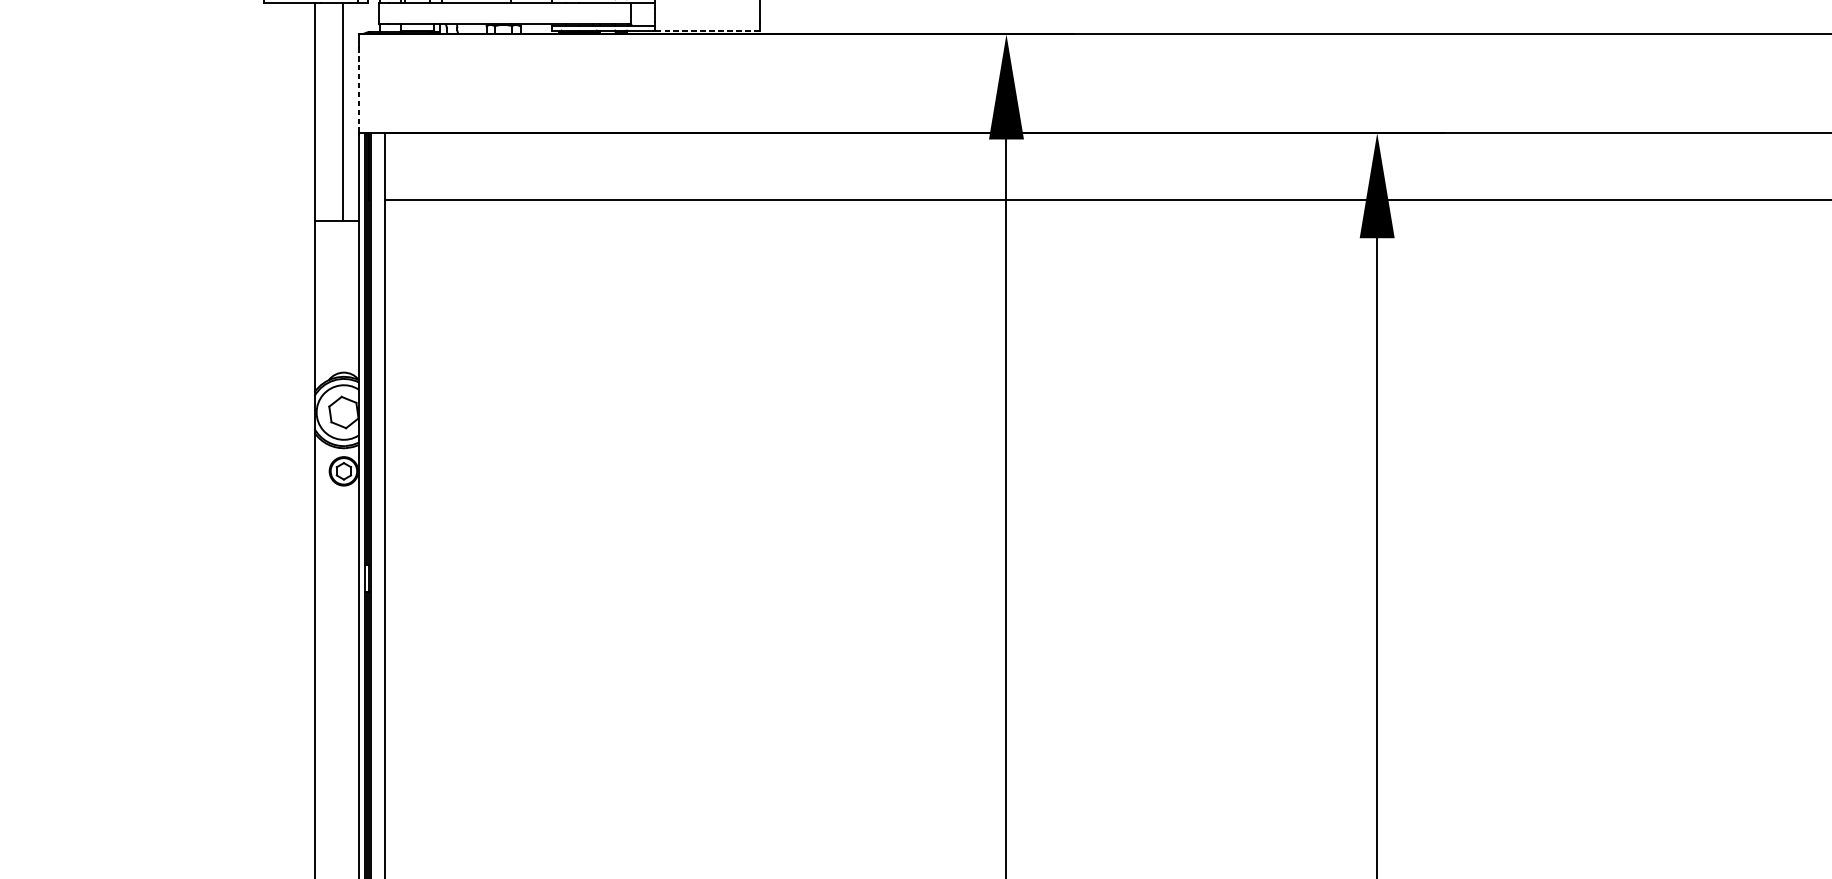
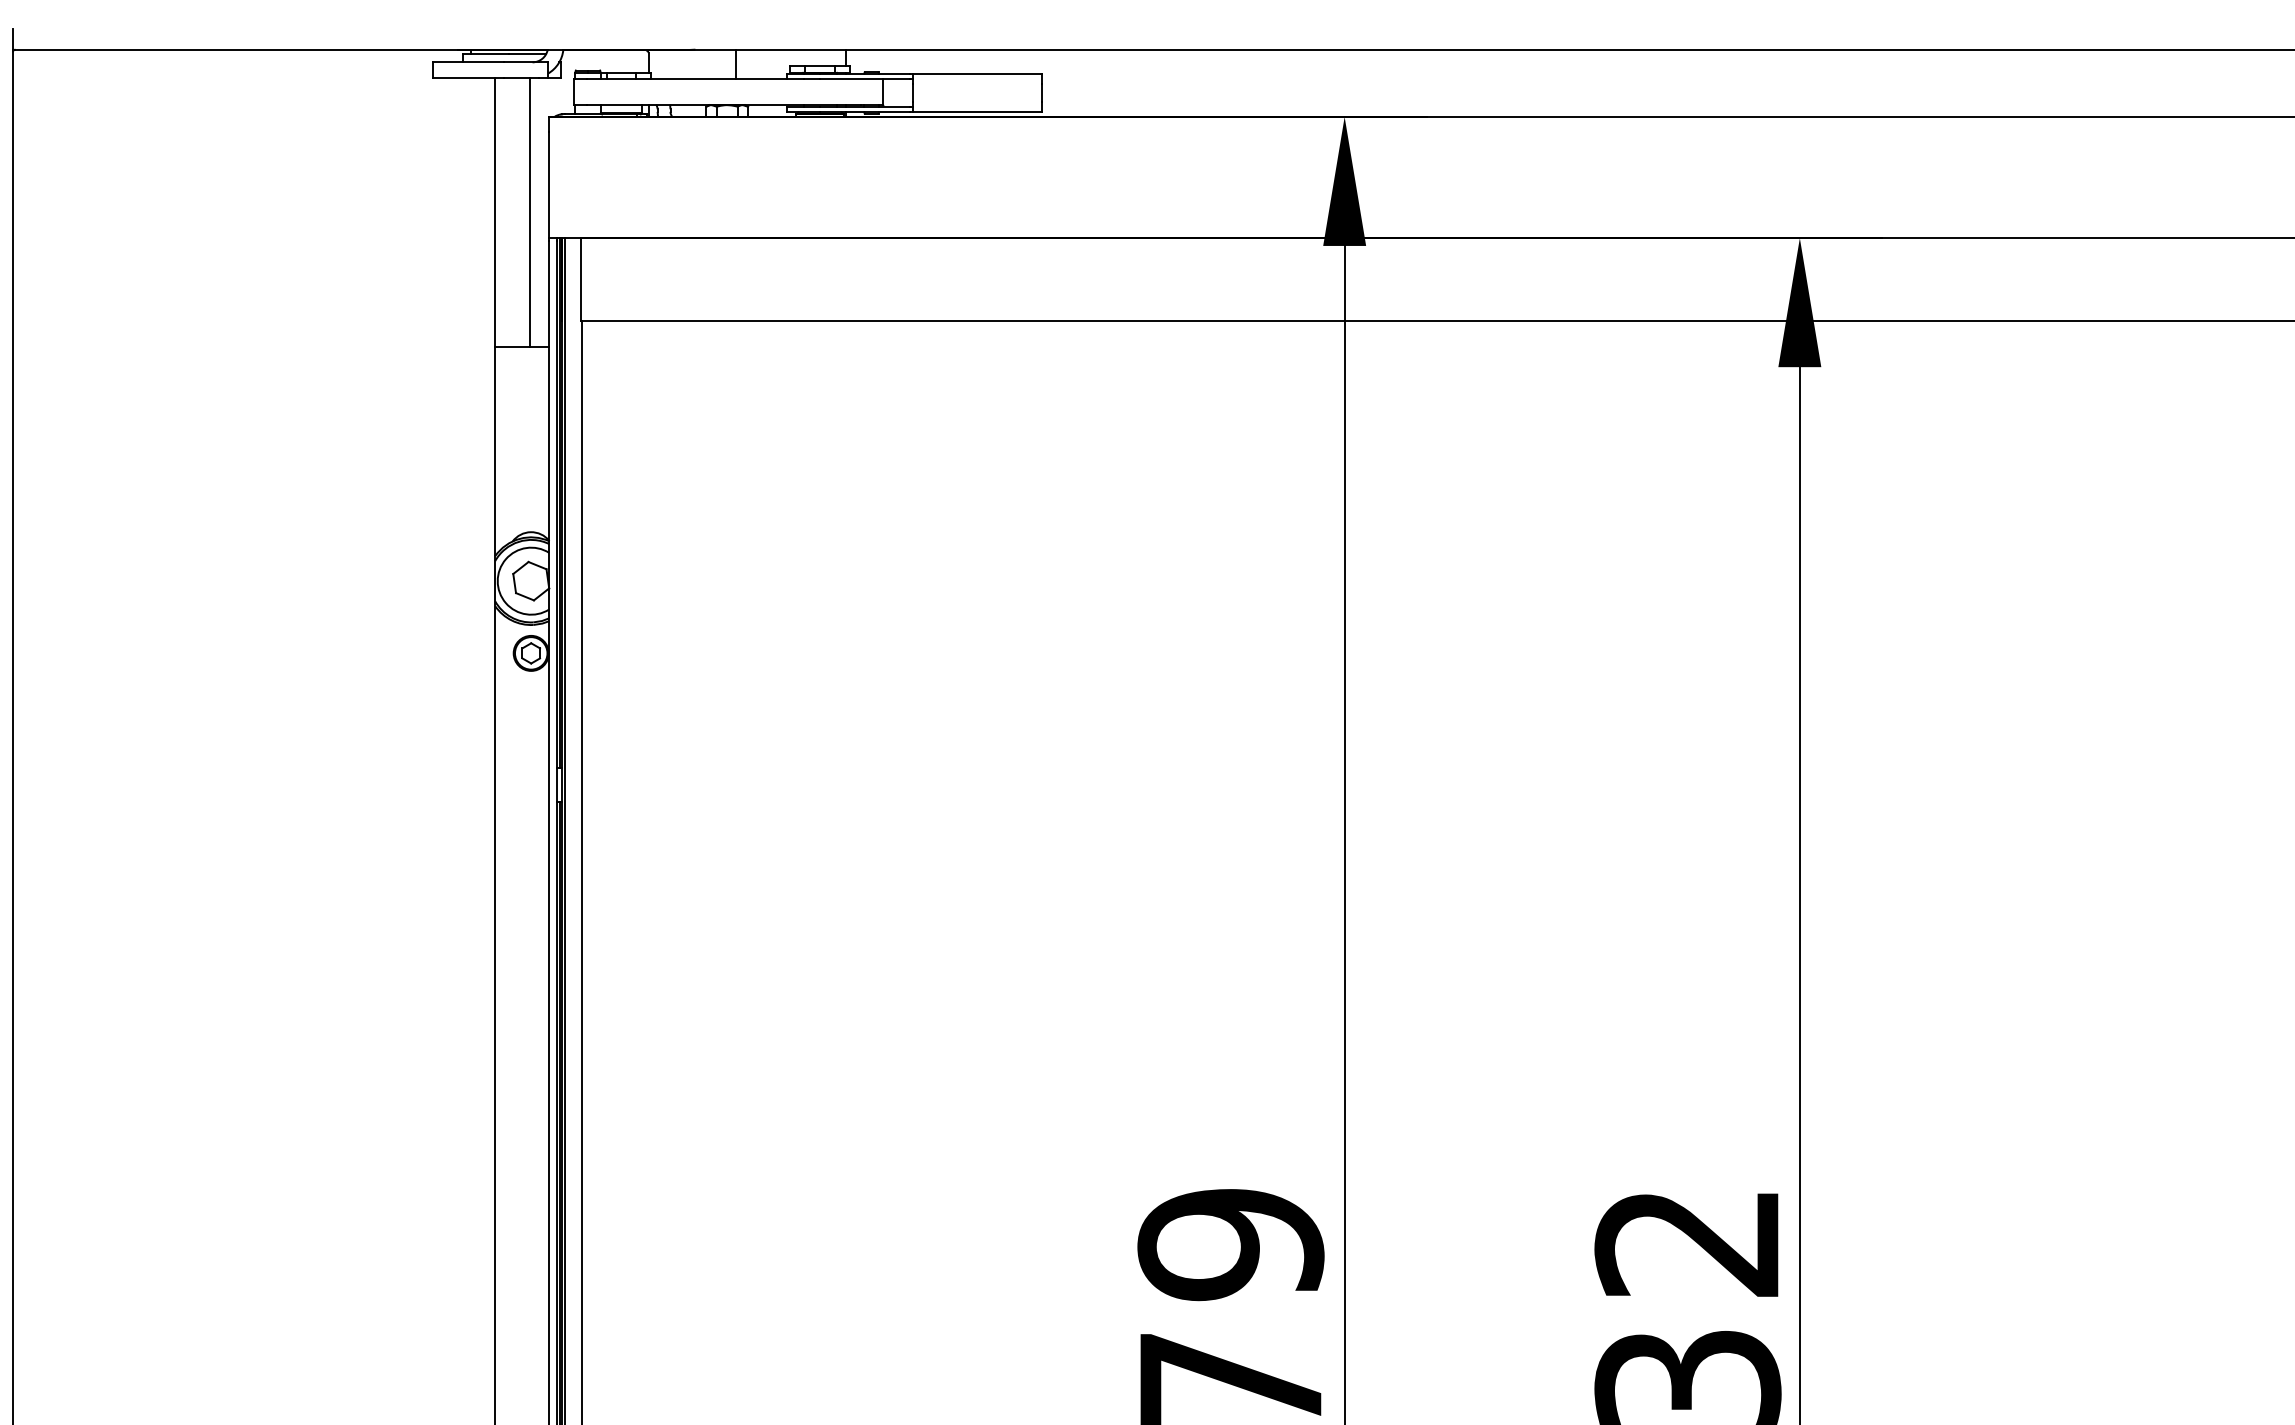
line: (706, 30) -> (976, 112), dashed -> solid
line: (358, 90) -> (549, 185), dashed -> solid

